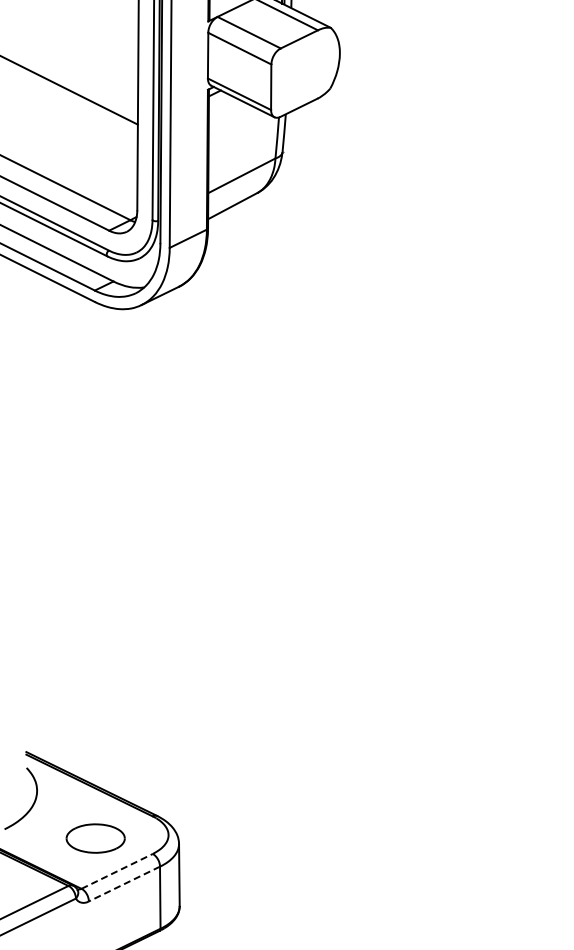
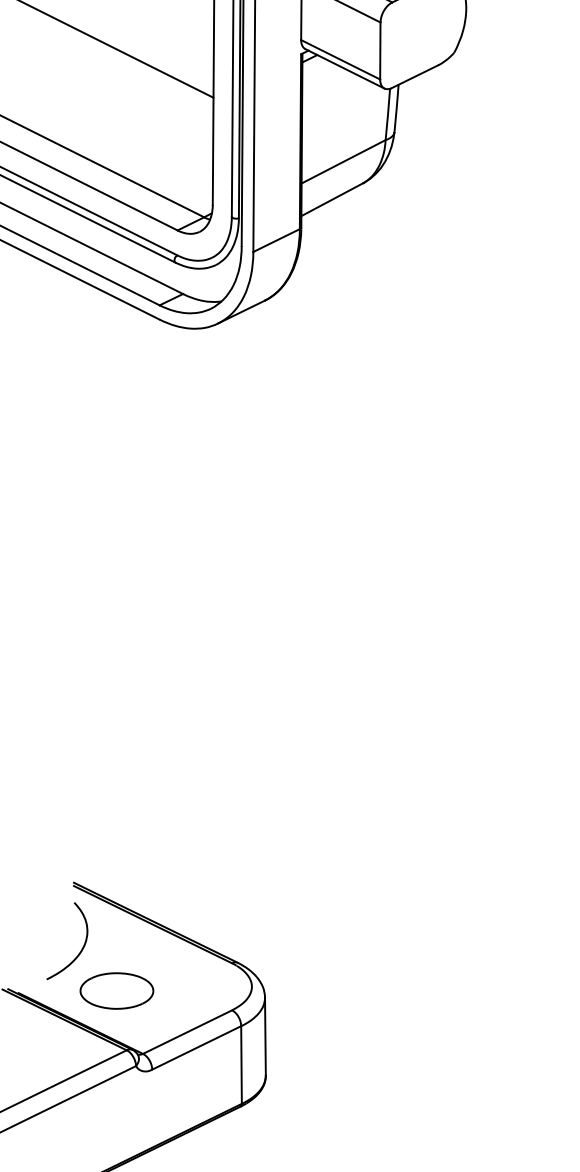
part: (95, 838) -> (116, 990), moved
line: (117, 871) -> (188, 1032), dashed -> solid
line: (124, 884) -> (196, 1048), dashed -> solid

